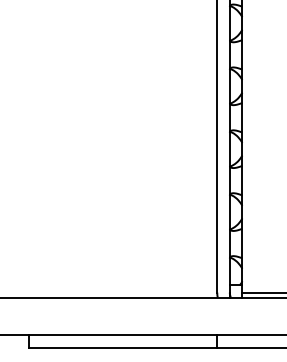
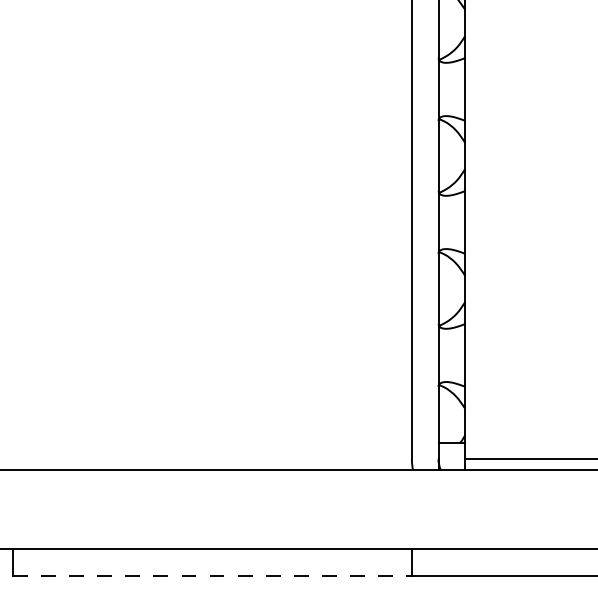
line: (123, 347) -> (213, 575), solid -> dashed

